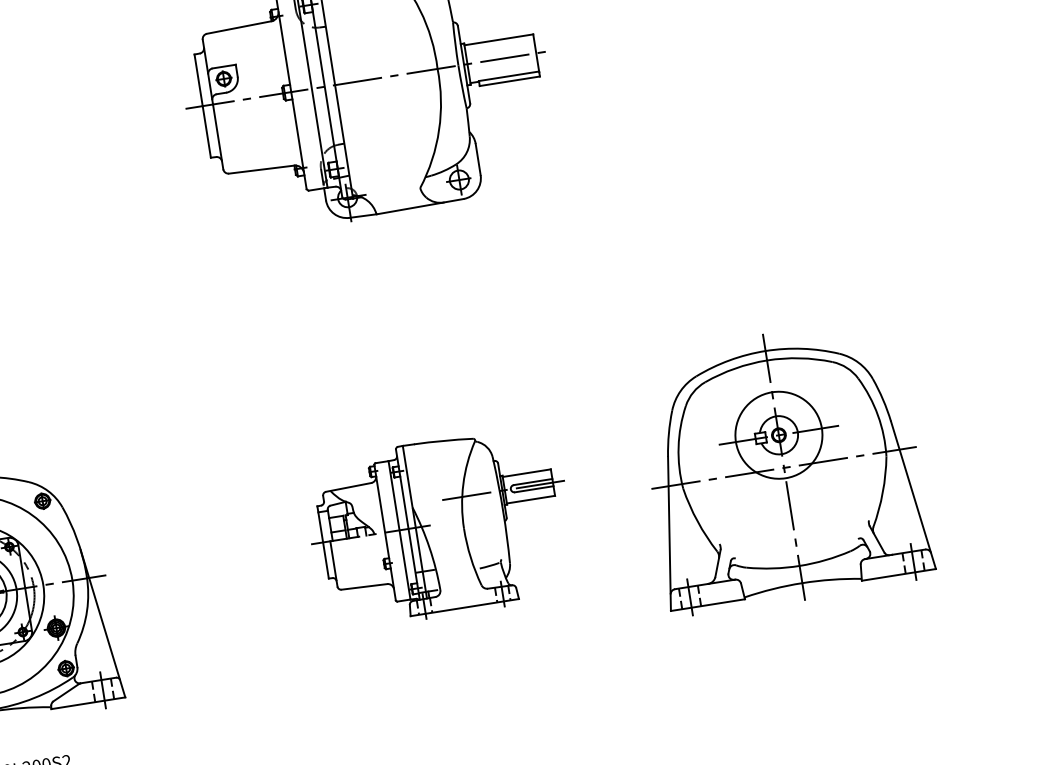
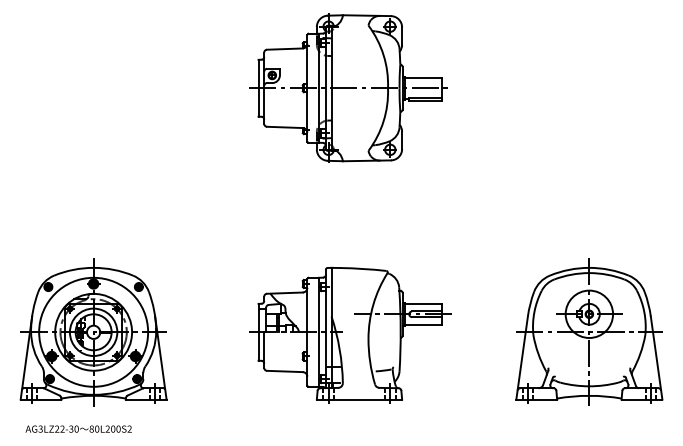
part: (784, 466) -> (589, 331), moved
part: (440, 526) -> (350, 334), size x1.43

